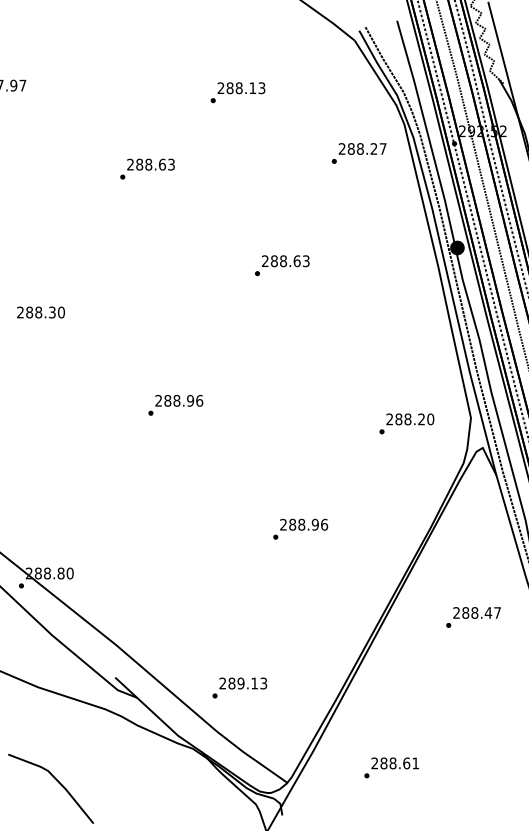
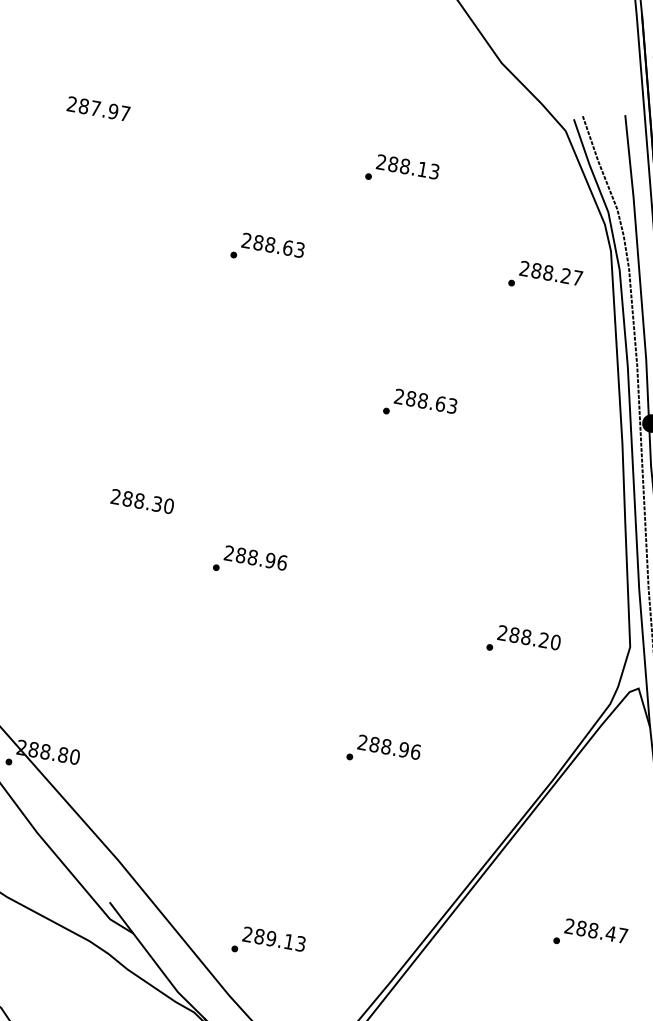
text: (40, 312) -> (141, 501), moved
text: (406, 423) -> (523, 642), moved
text: (473, 617) -> (590, 936), moved

